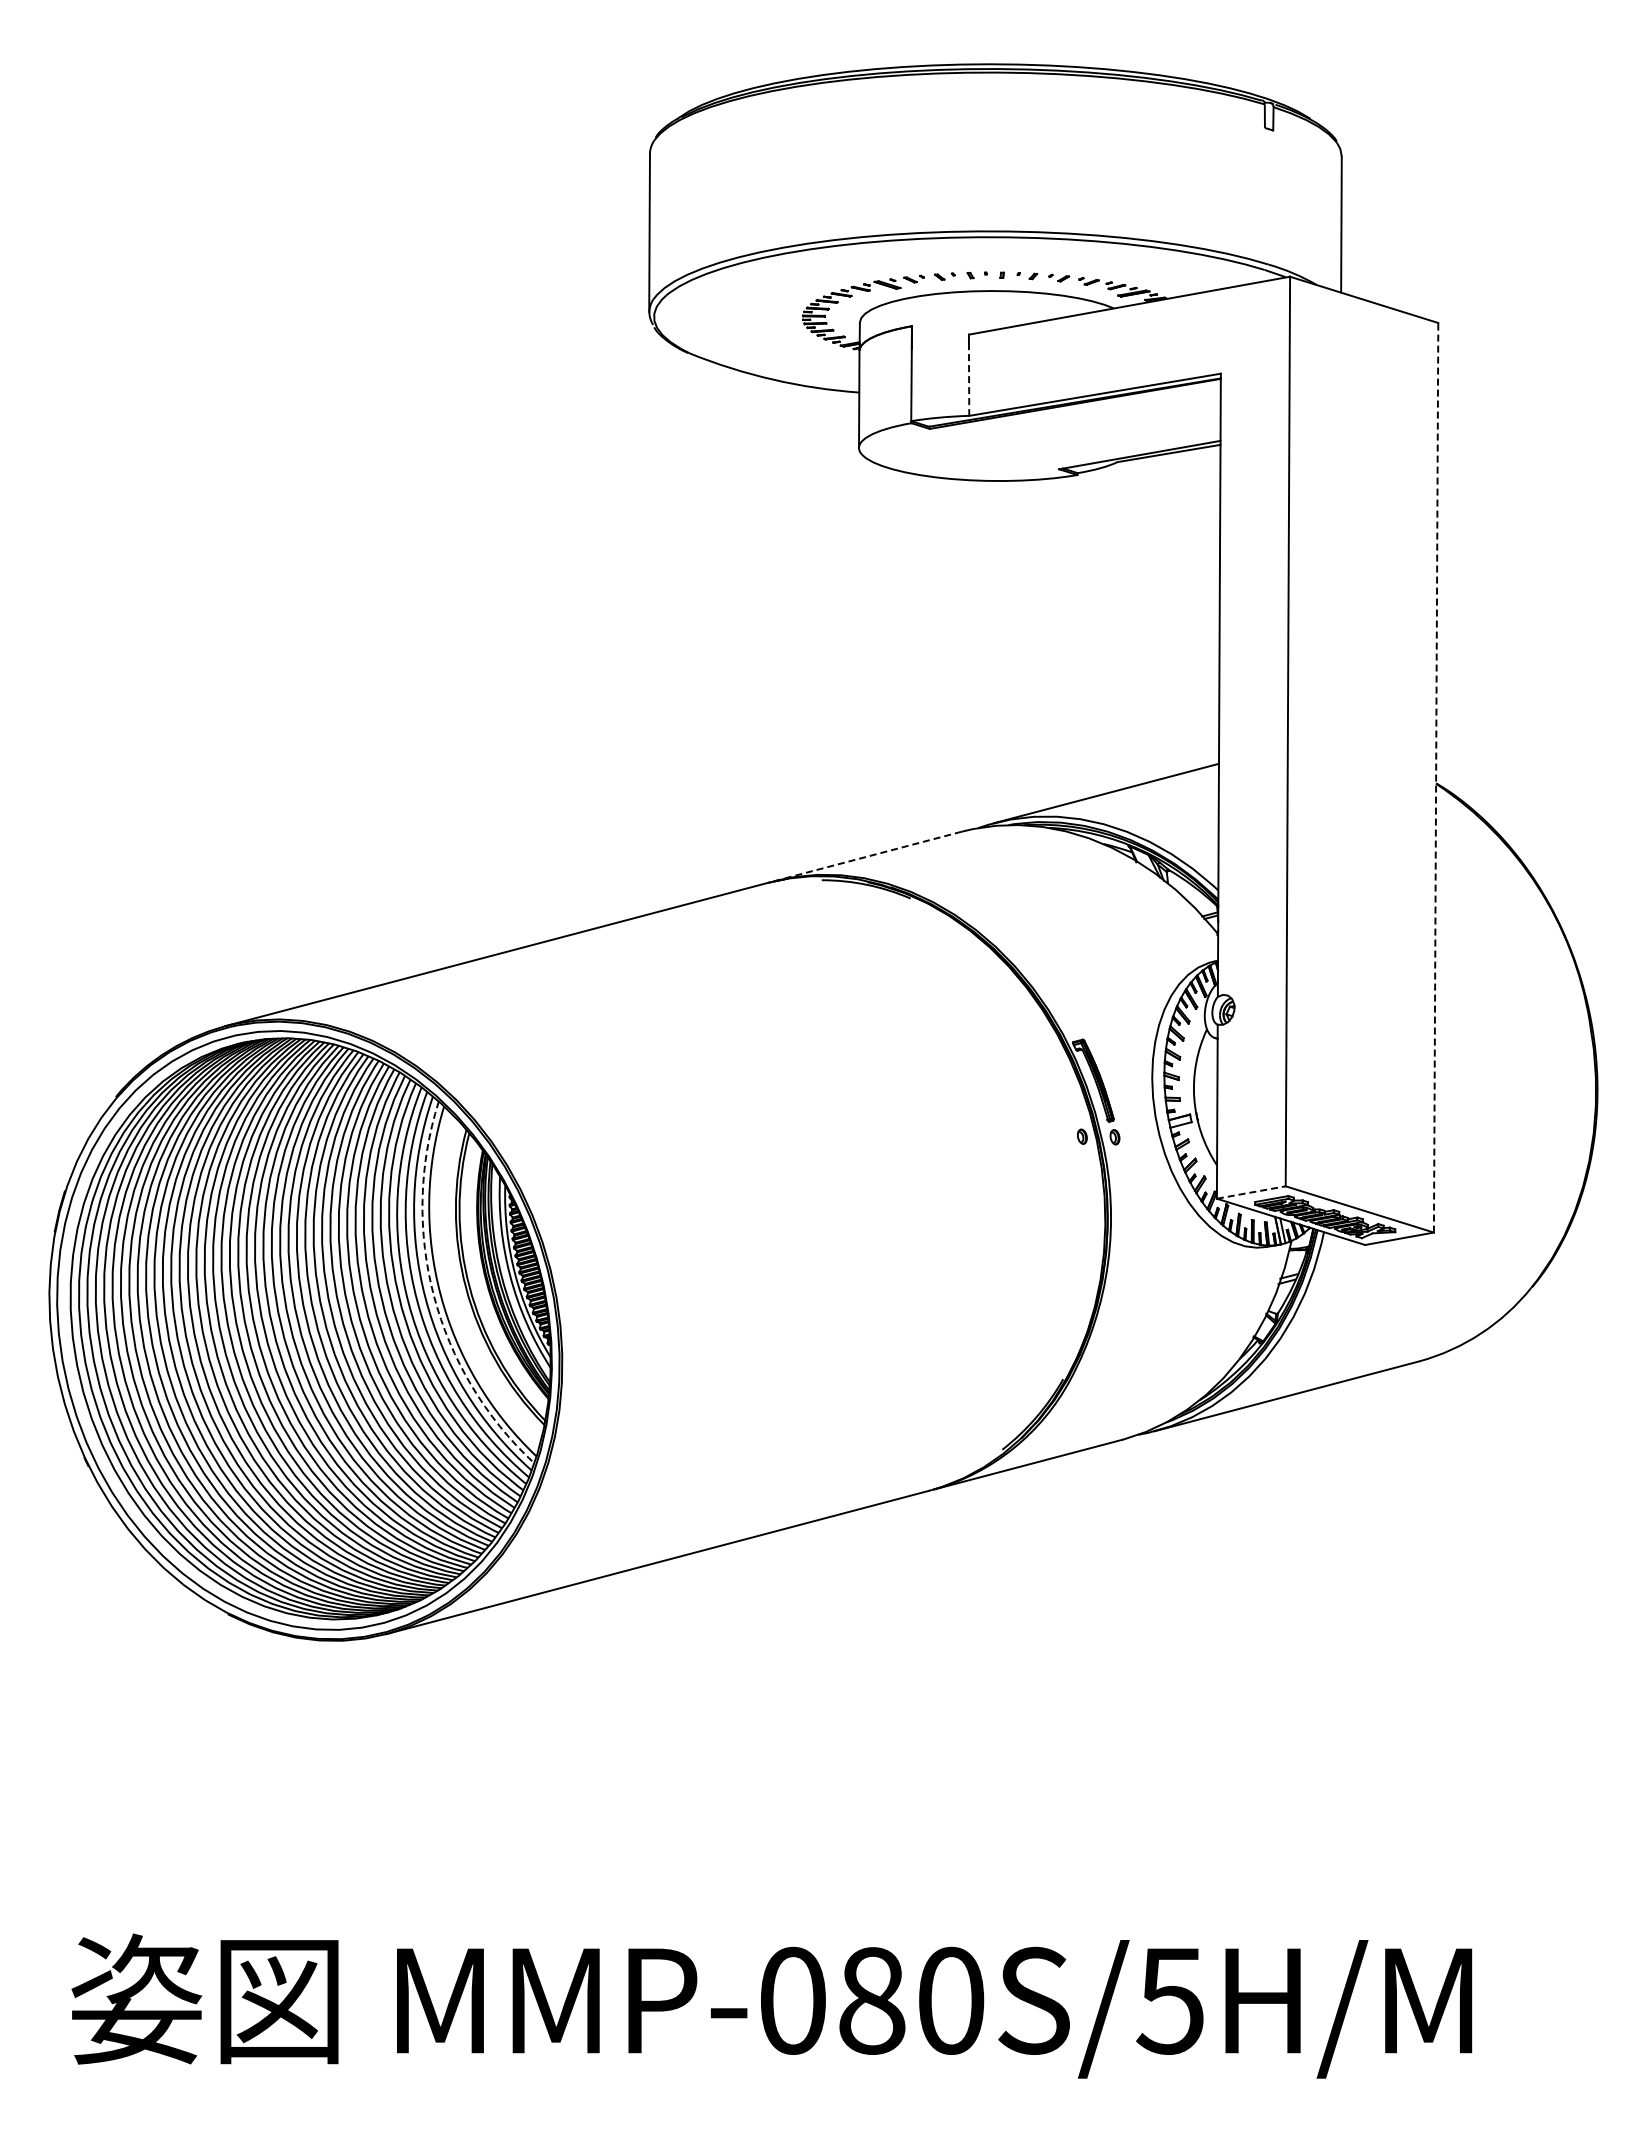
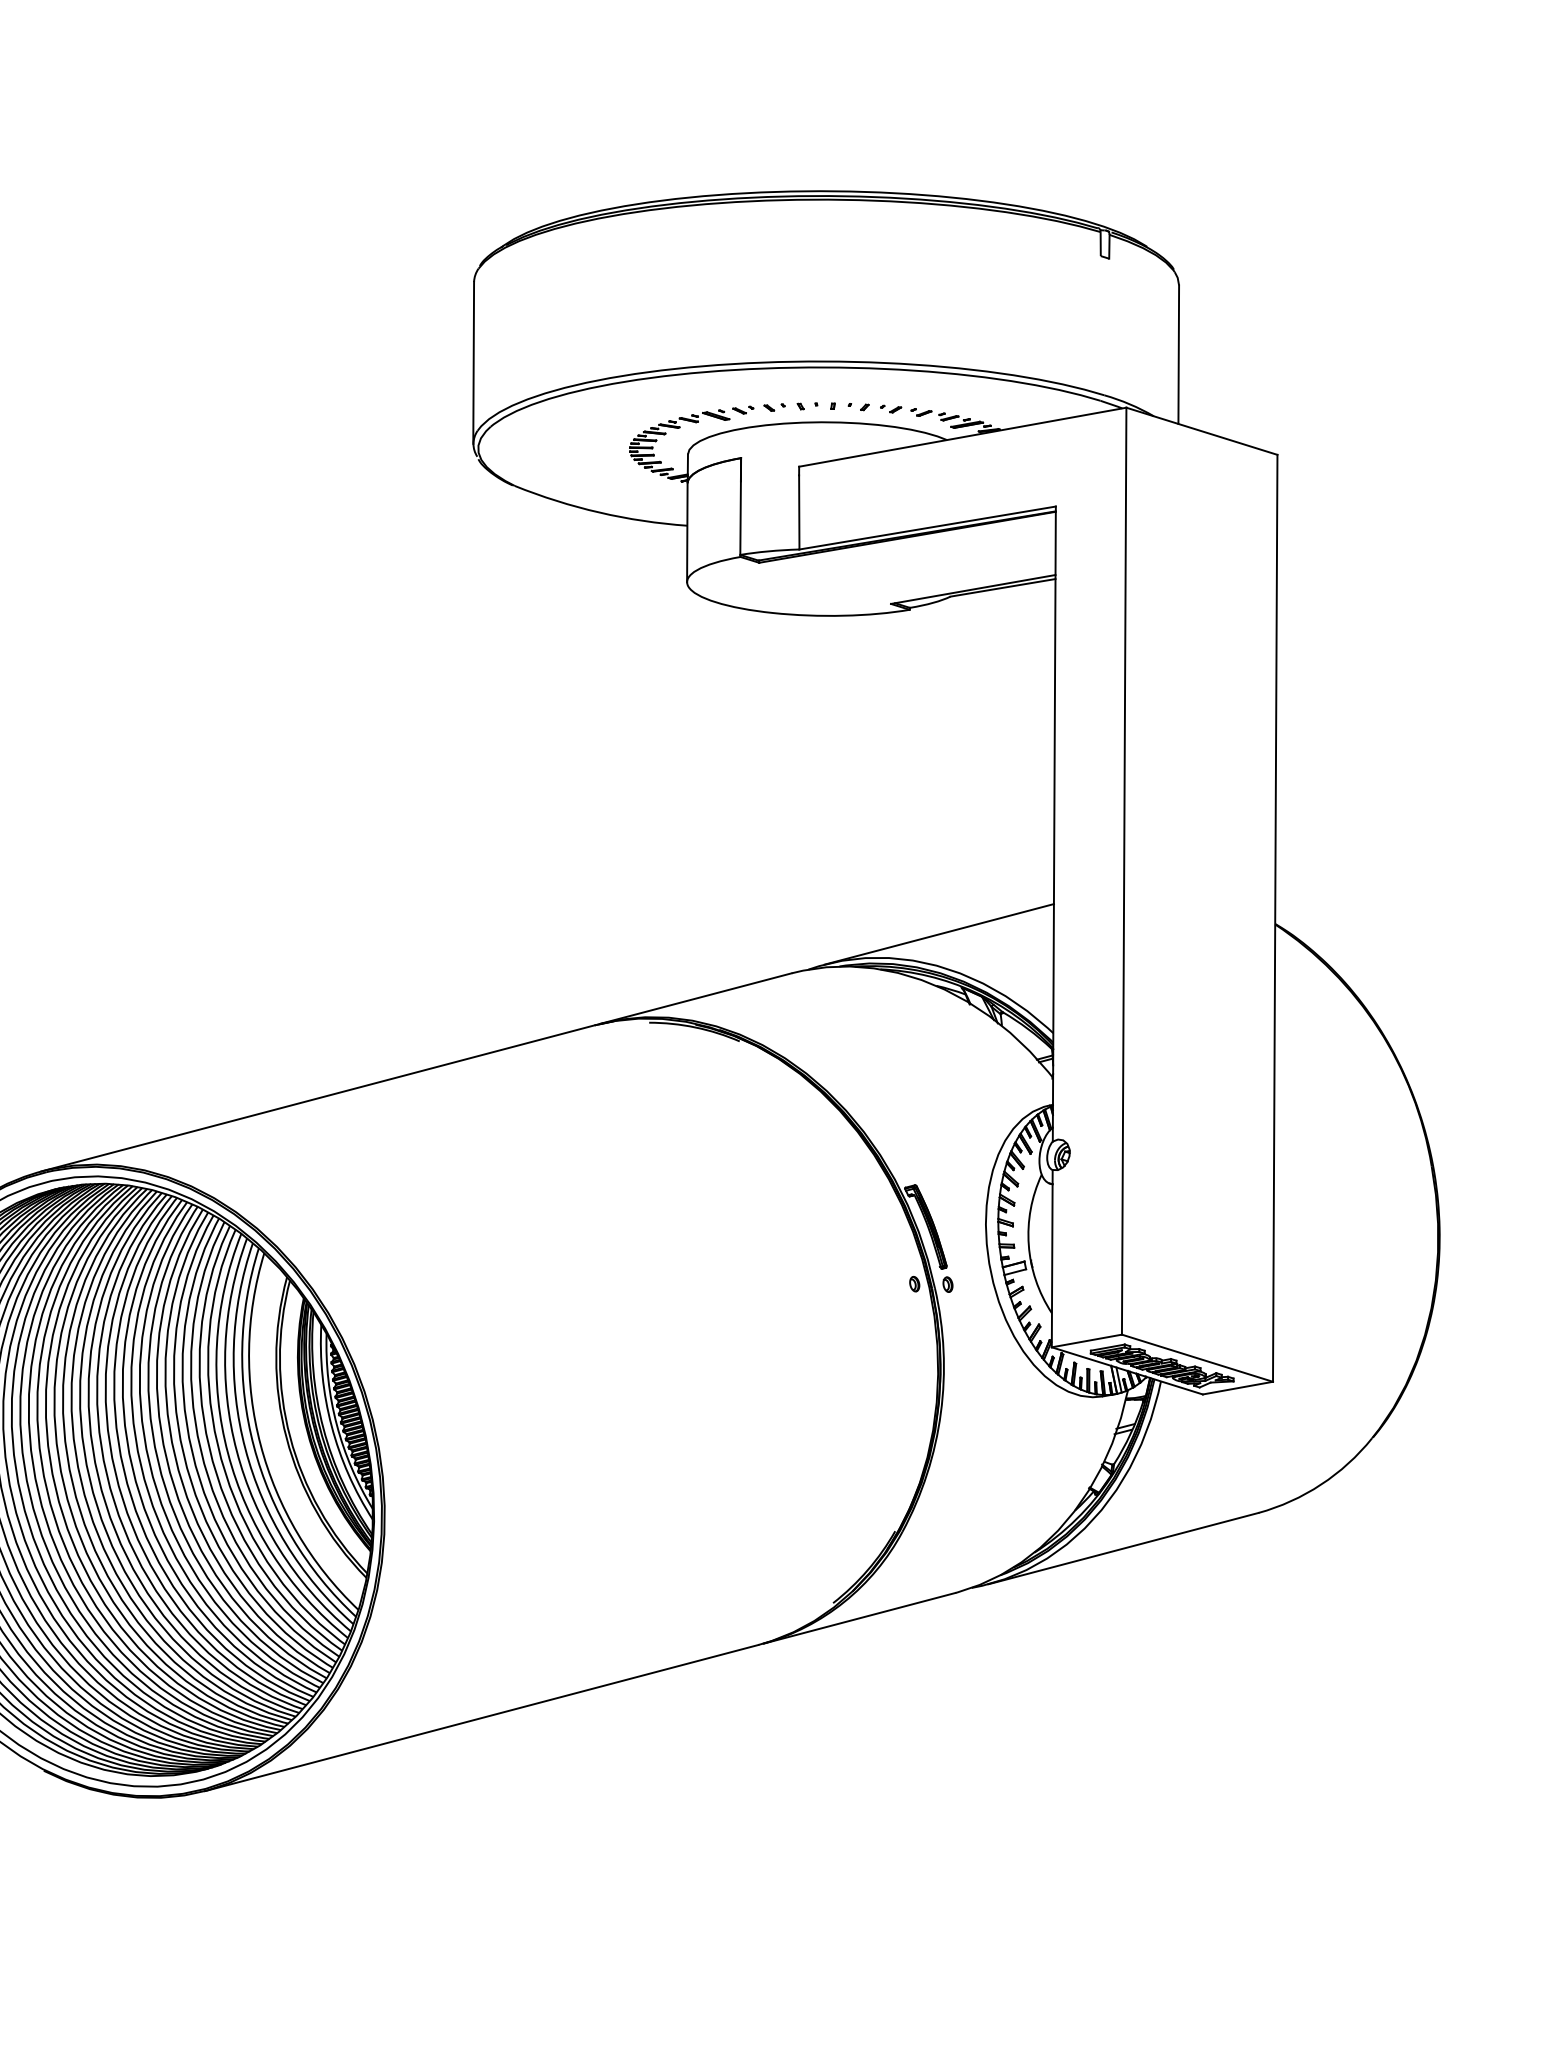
line: (969, 379) -> (799, 512), dashed -> solid
line: (1436, 777) -> (1275, 918), dashed -> solid
line: (867, 856) -> (695, 998), dashed -> solid
line: (1251, 1192) -> (1087, 1340), dashed -> solid
arc: (434, 1296) -> (254, 1446), dashed -> solid

